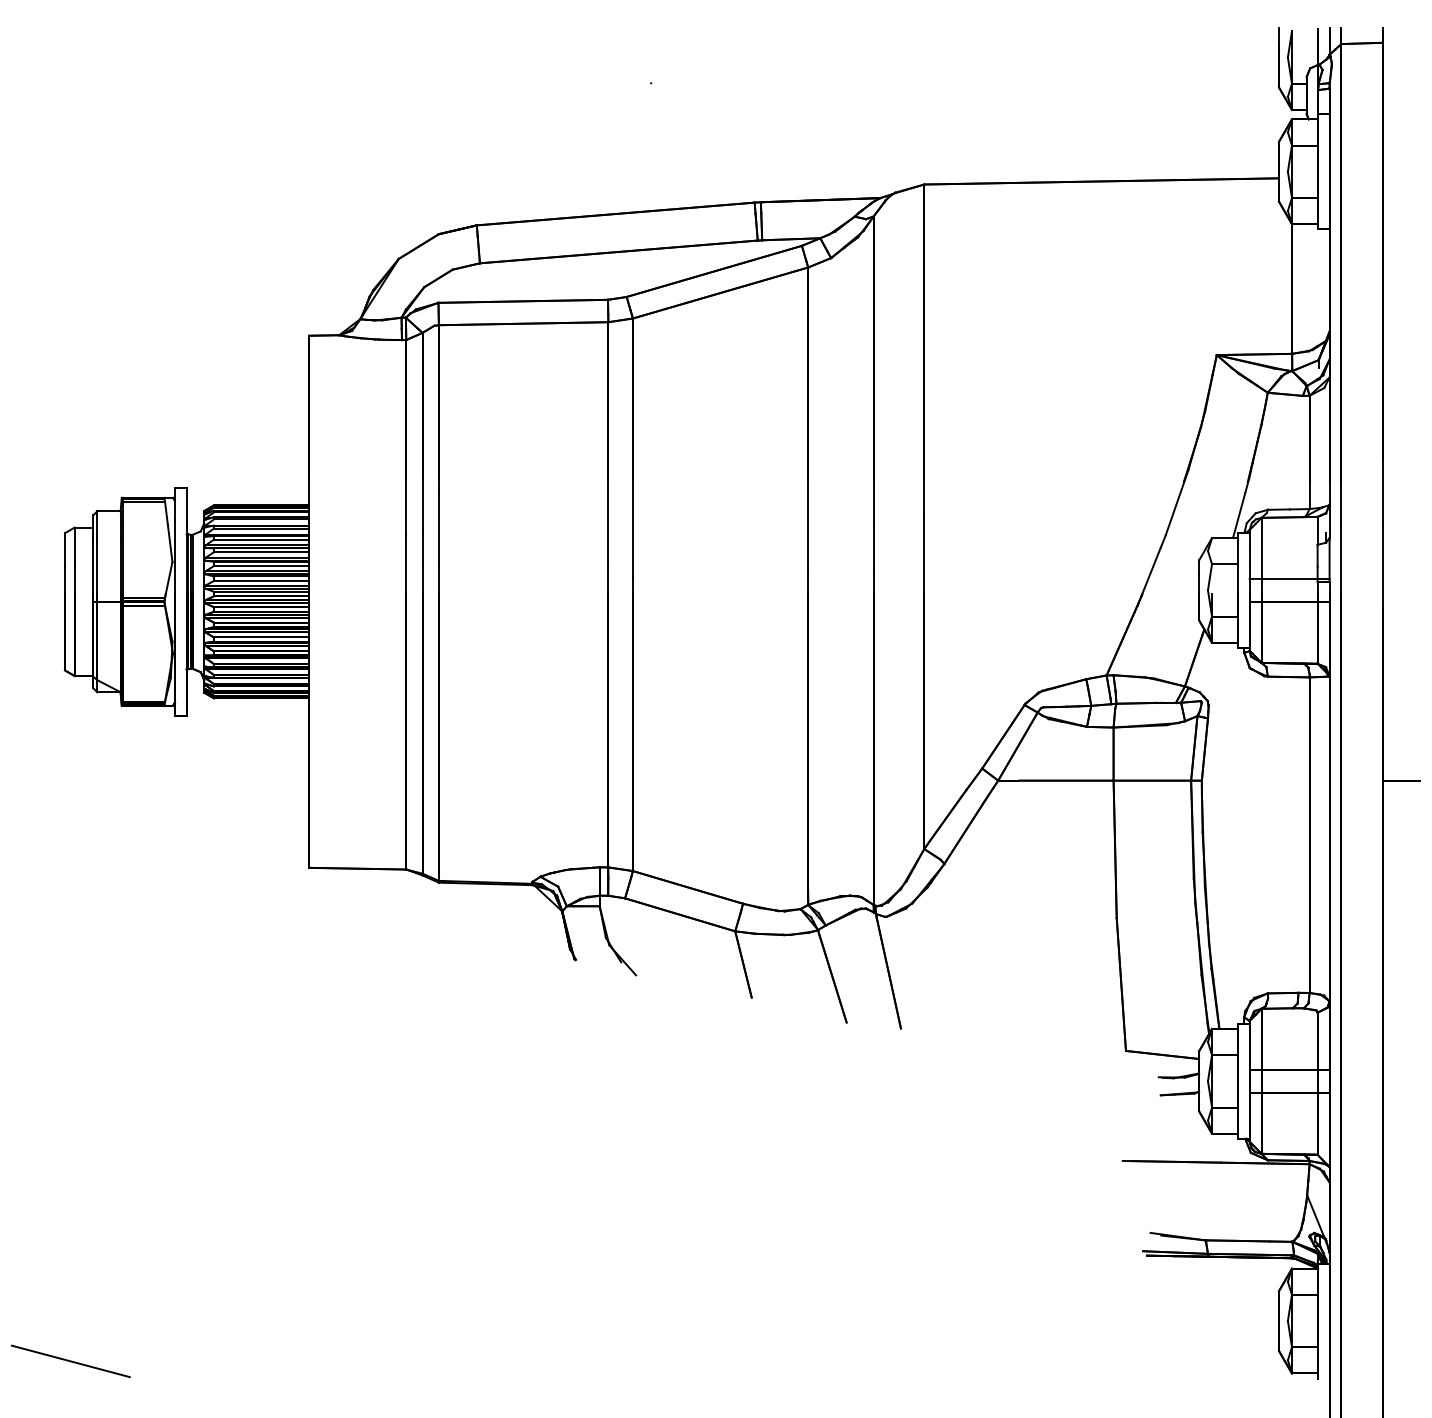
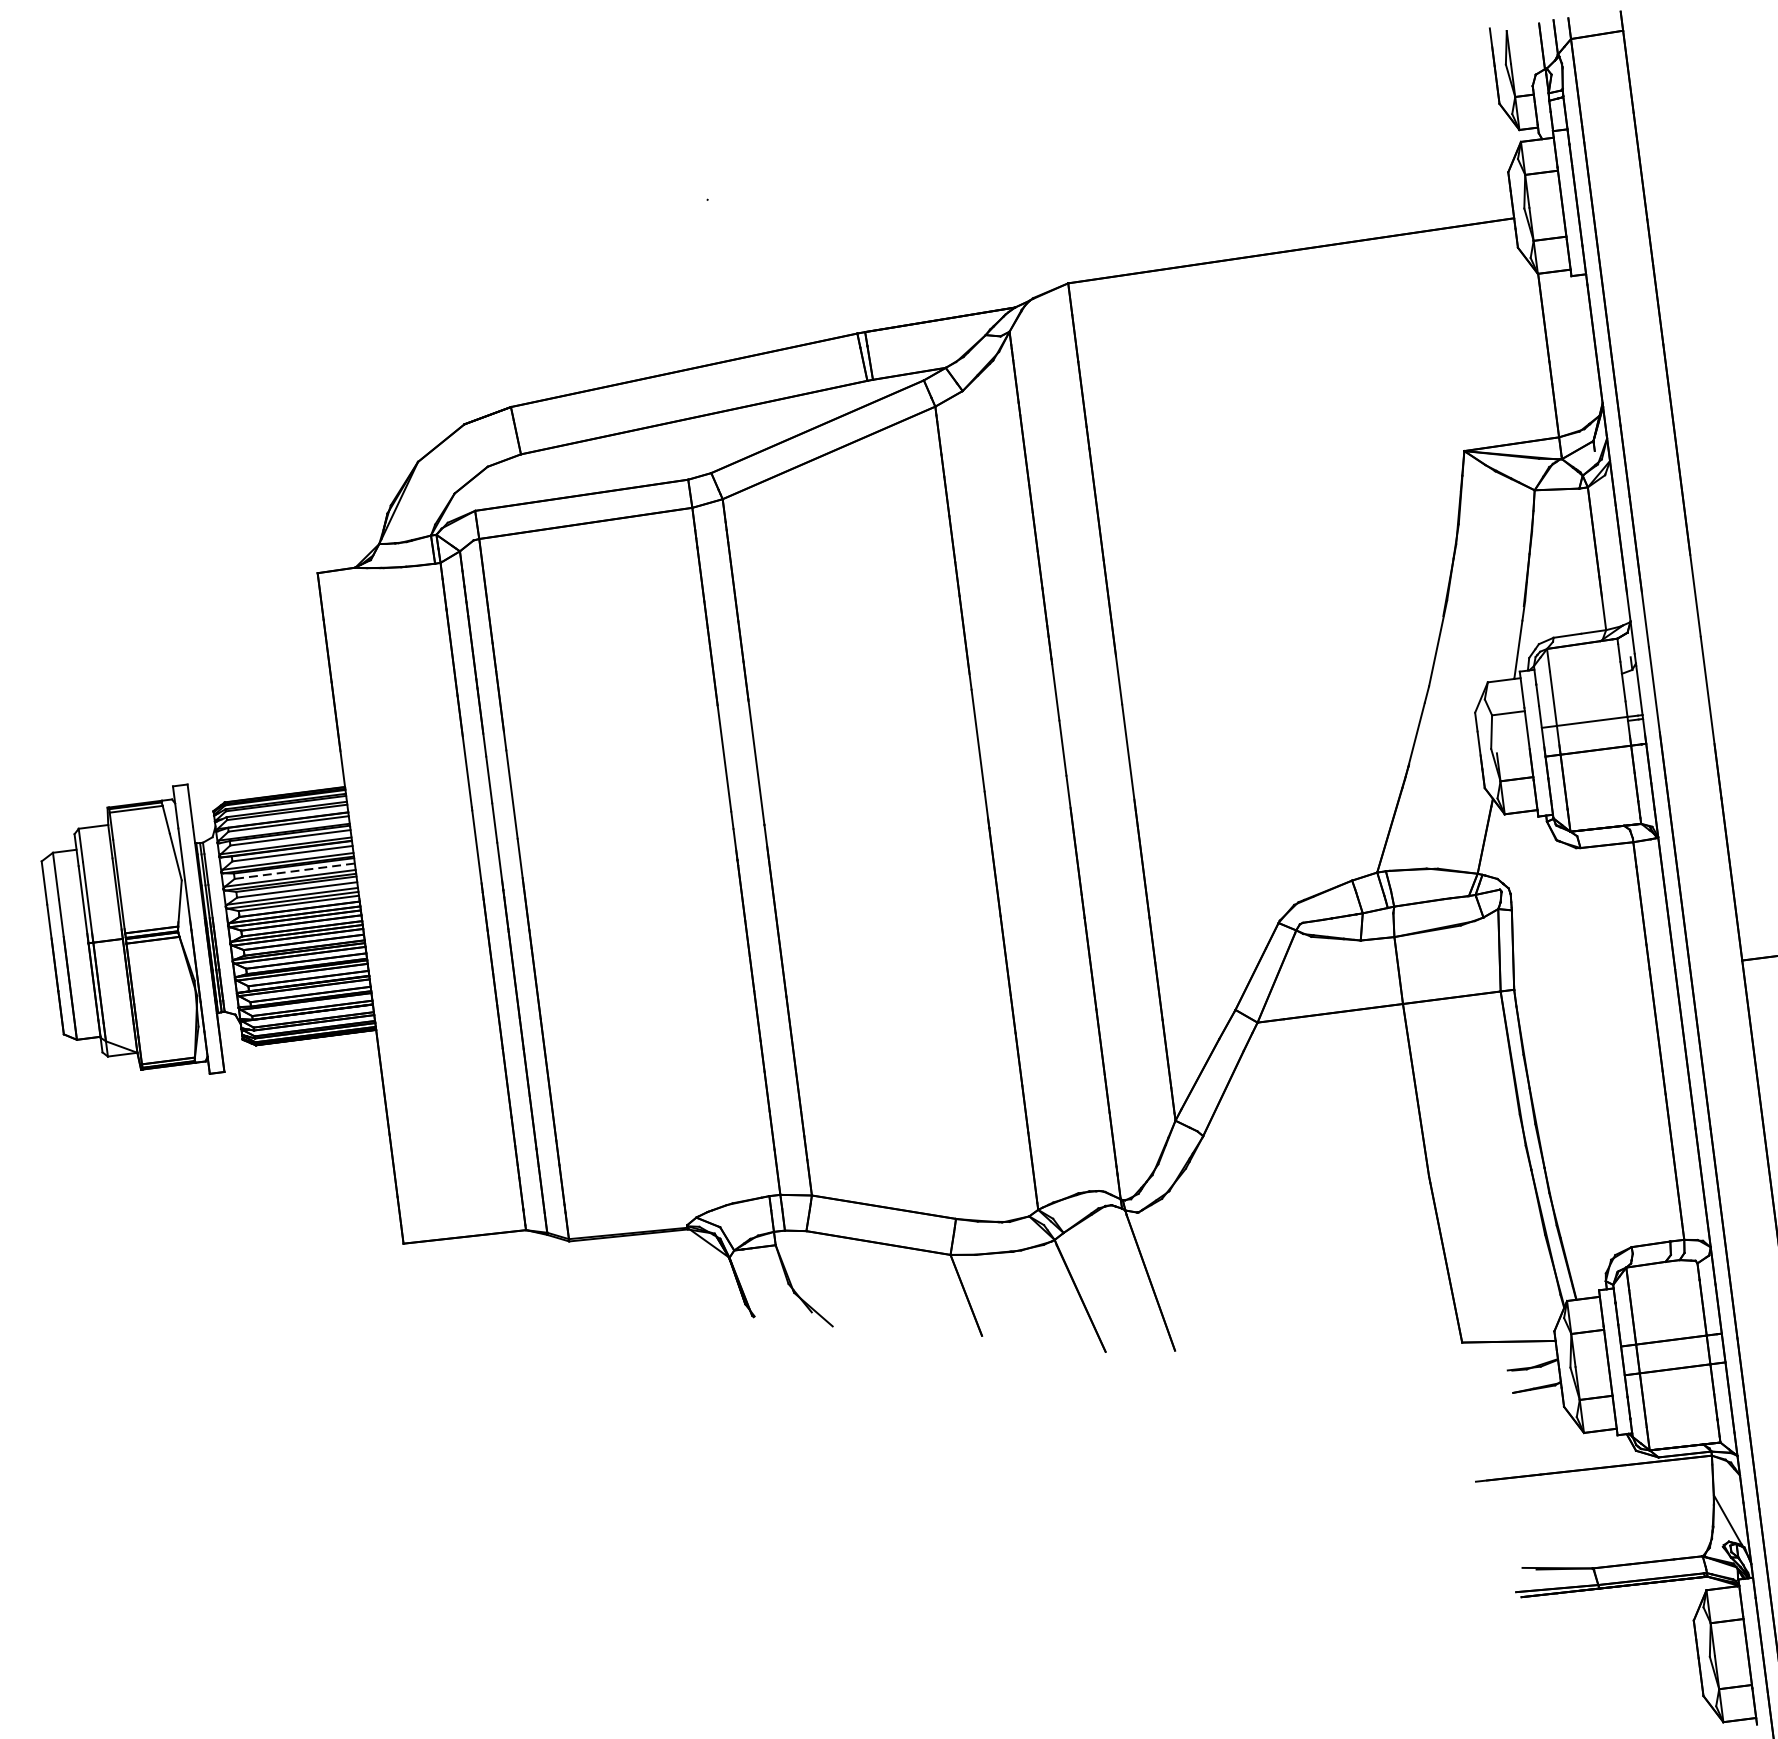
line: (261, 566) -> (294, 871), solid -> dashed

